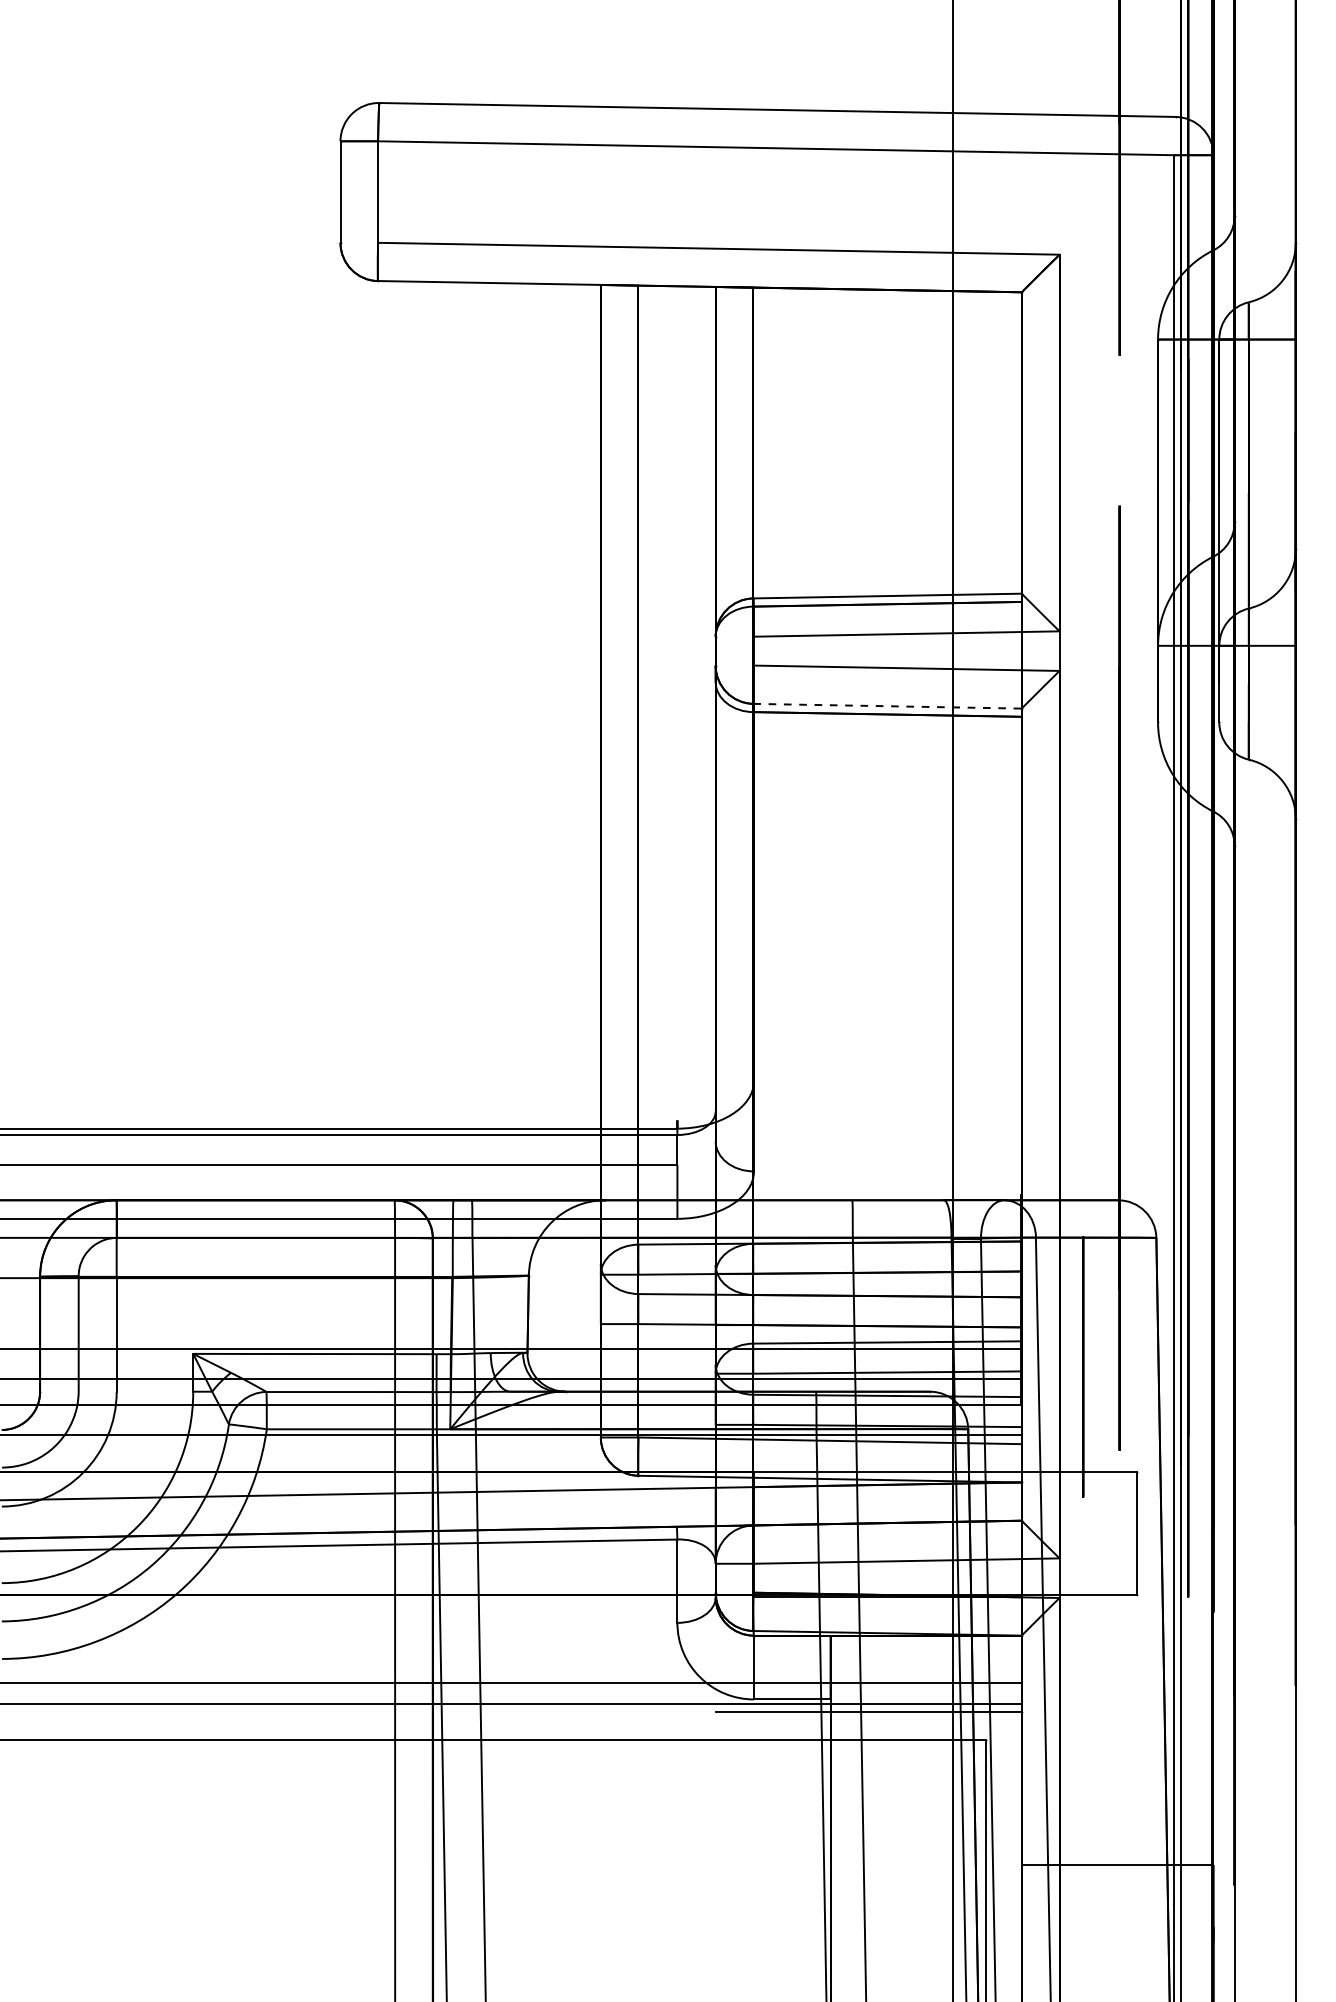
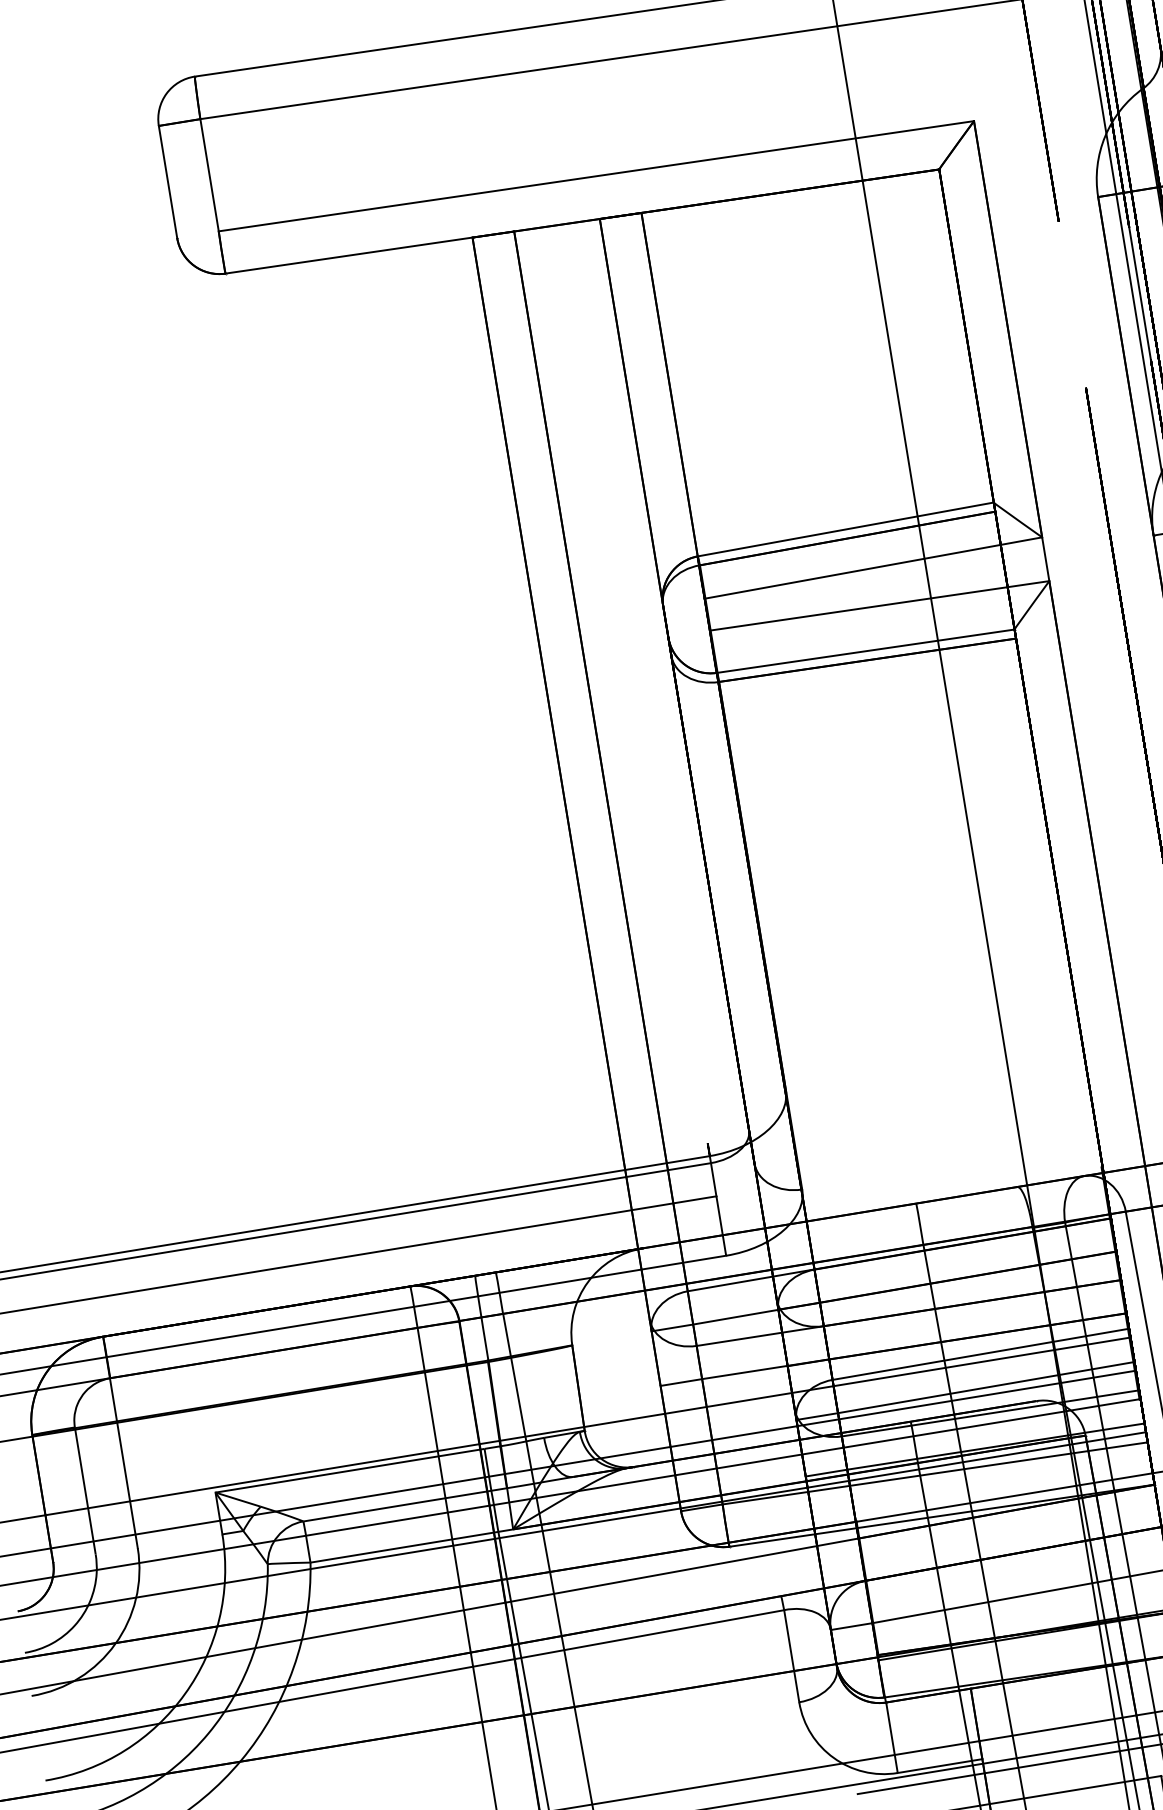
line: (888, 706) -> (866, 651), dashed -> solid

